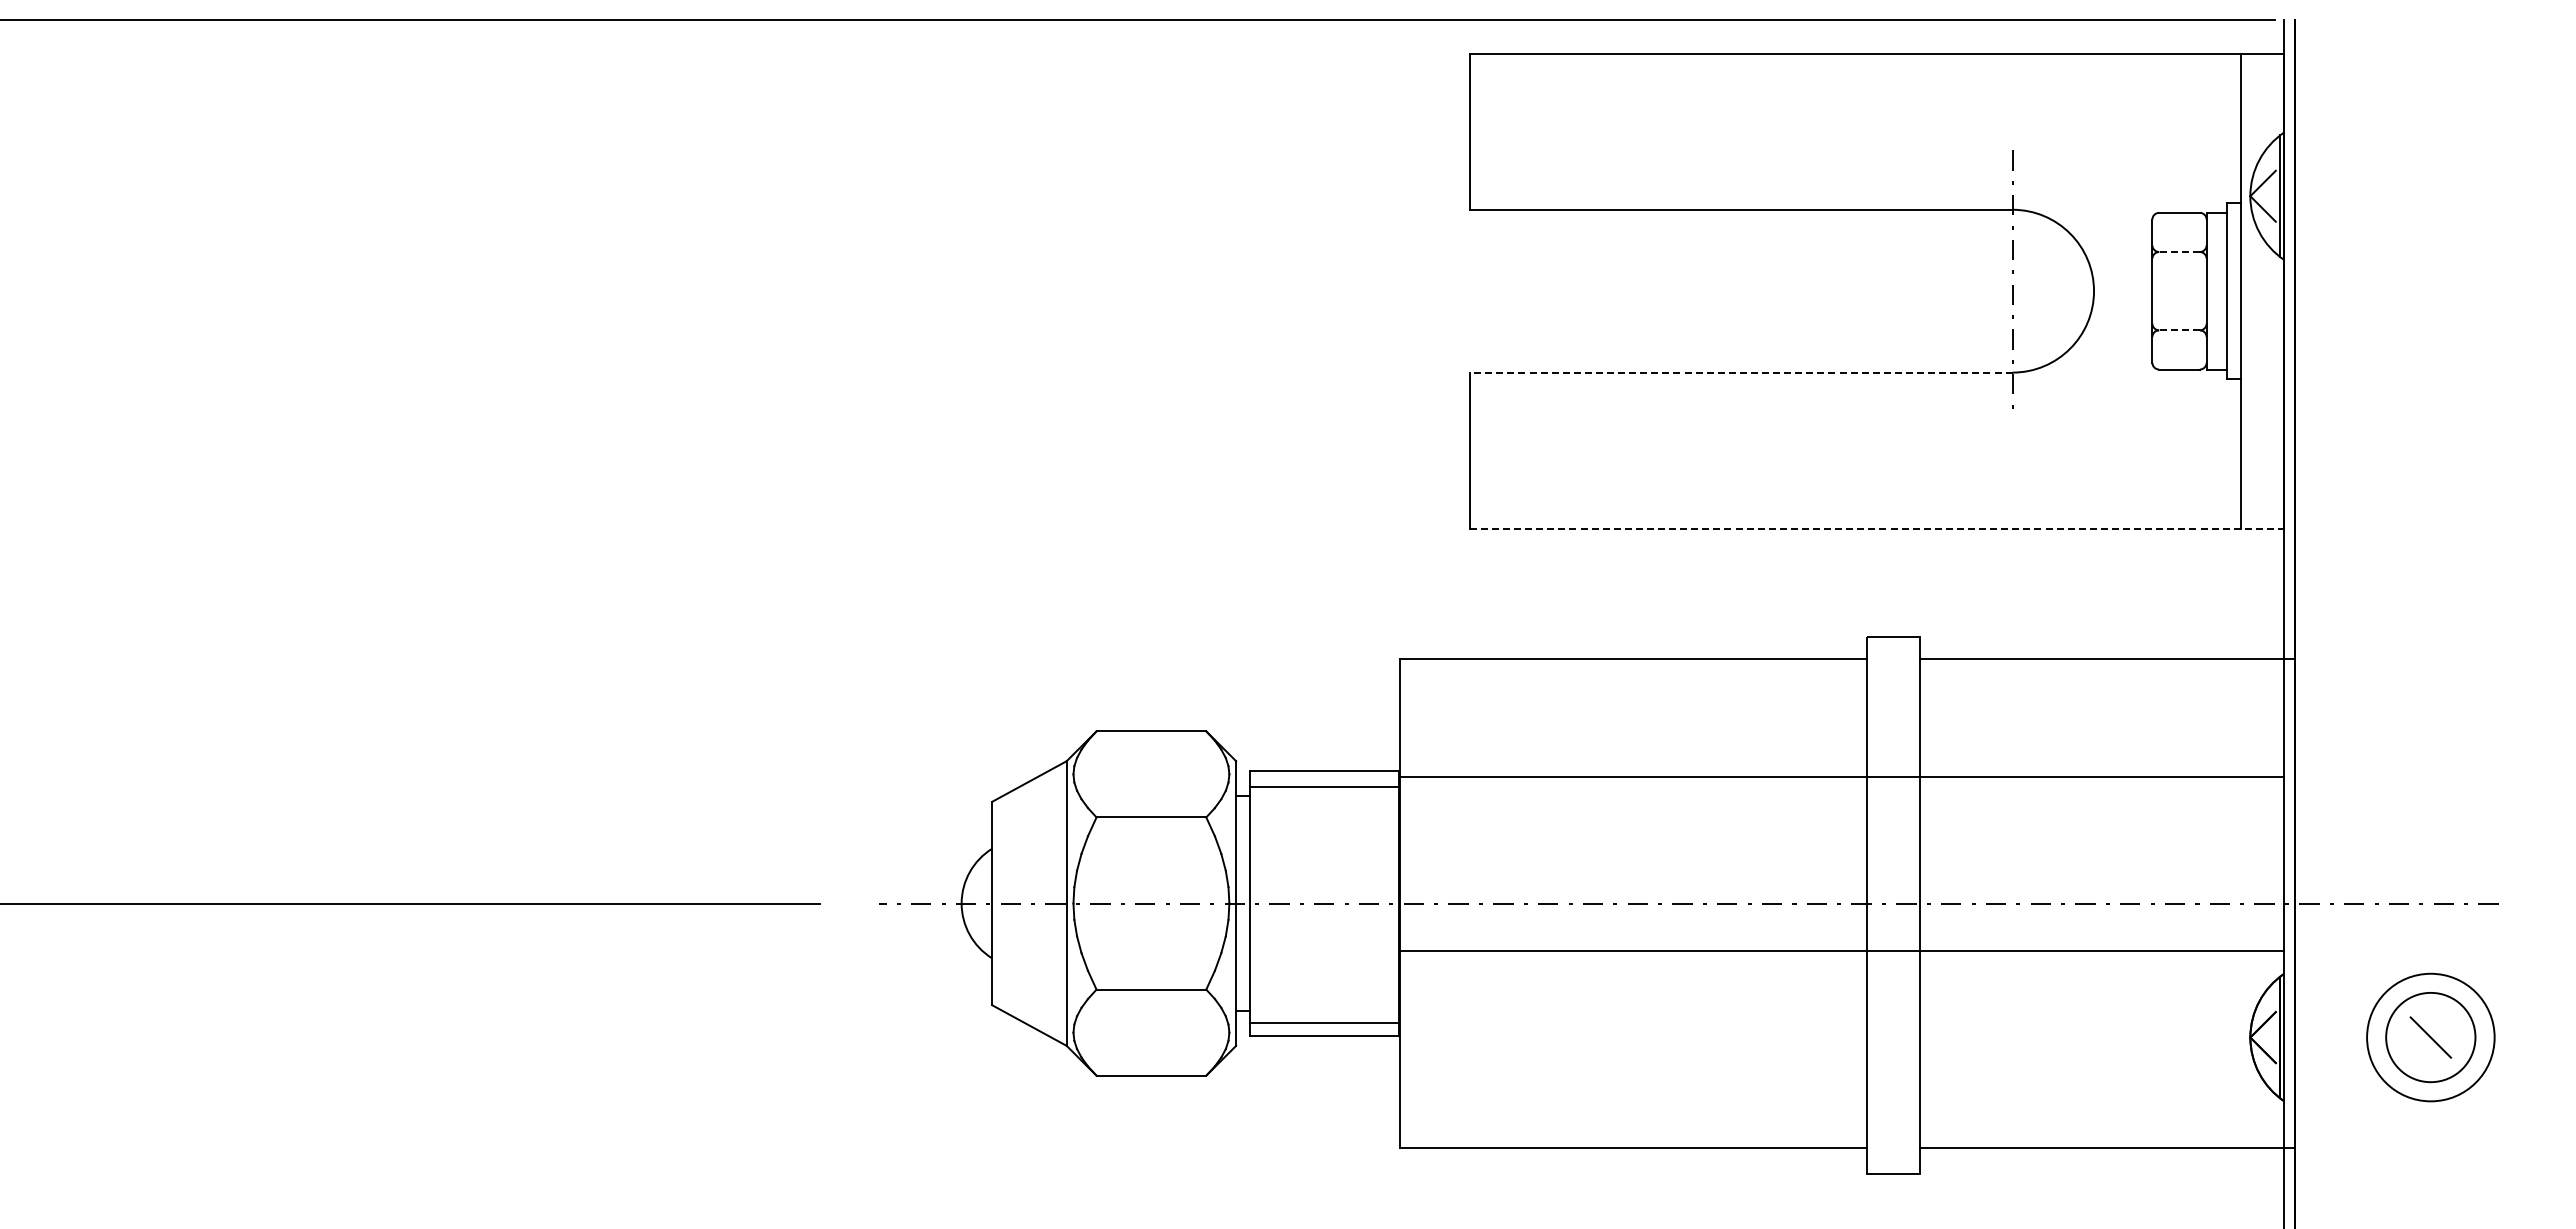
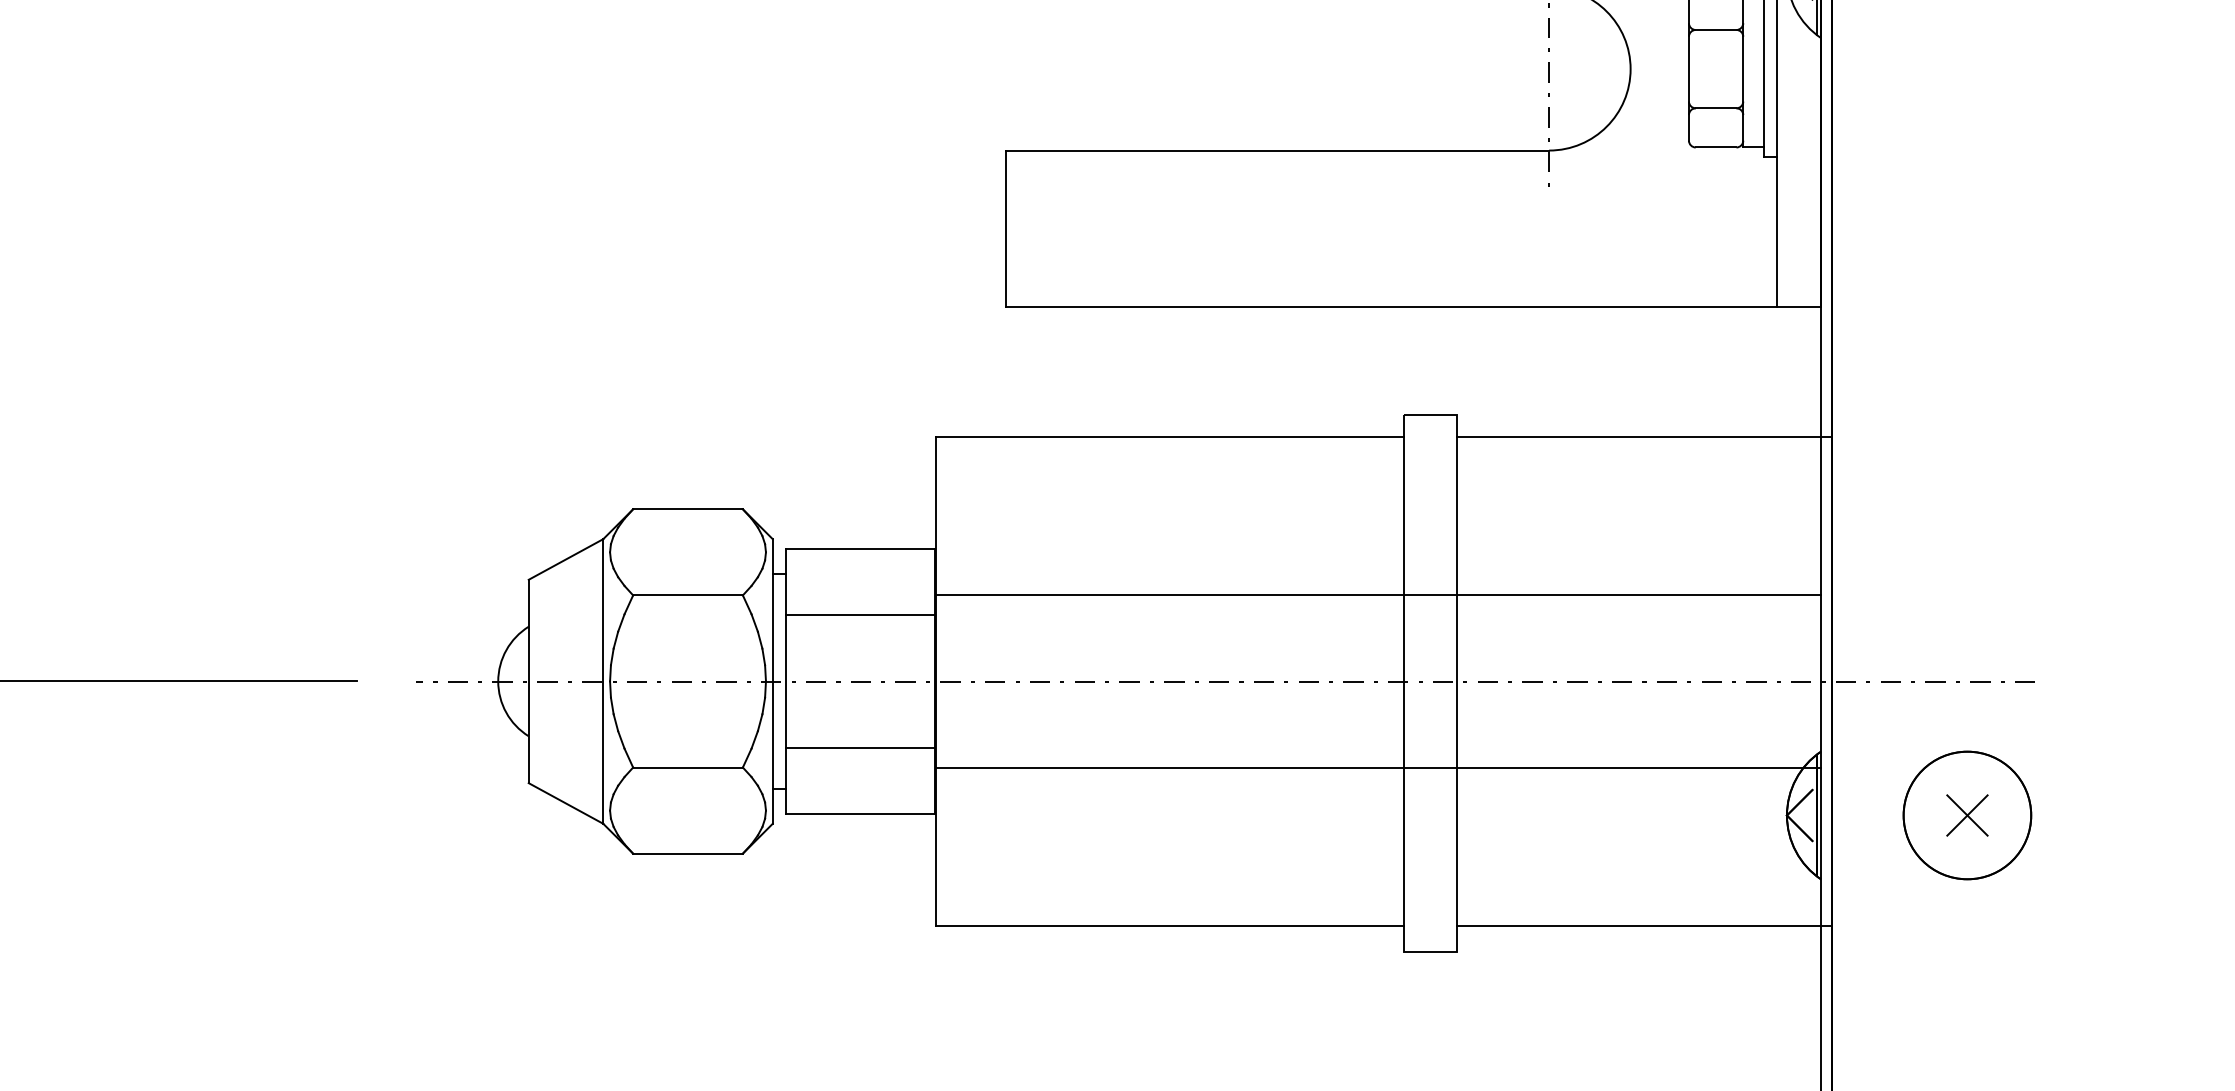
line: (2179, 252) -> (1716, 30), dashed -> solid
line: (2179, 330) -> (1716, 108), dashed -> solid
line: (1740, 372) -> (1277, 150), dashed -> solid
line: (1877, 528) -> (1414, 306), dashed -> solid
line: (1841, 777) -> (1378, 595), moved
line: (1323, 787) -> (860, 615), moved
line: (1841, 950) -> (1378, 767), moved
line: (1323, 1022) -> (860, 747), moved
circle: (2430, 1037) -> (1967, 815), size x1.43
line: (2430, 1037) -> (1967, 815), added

